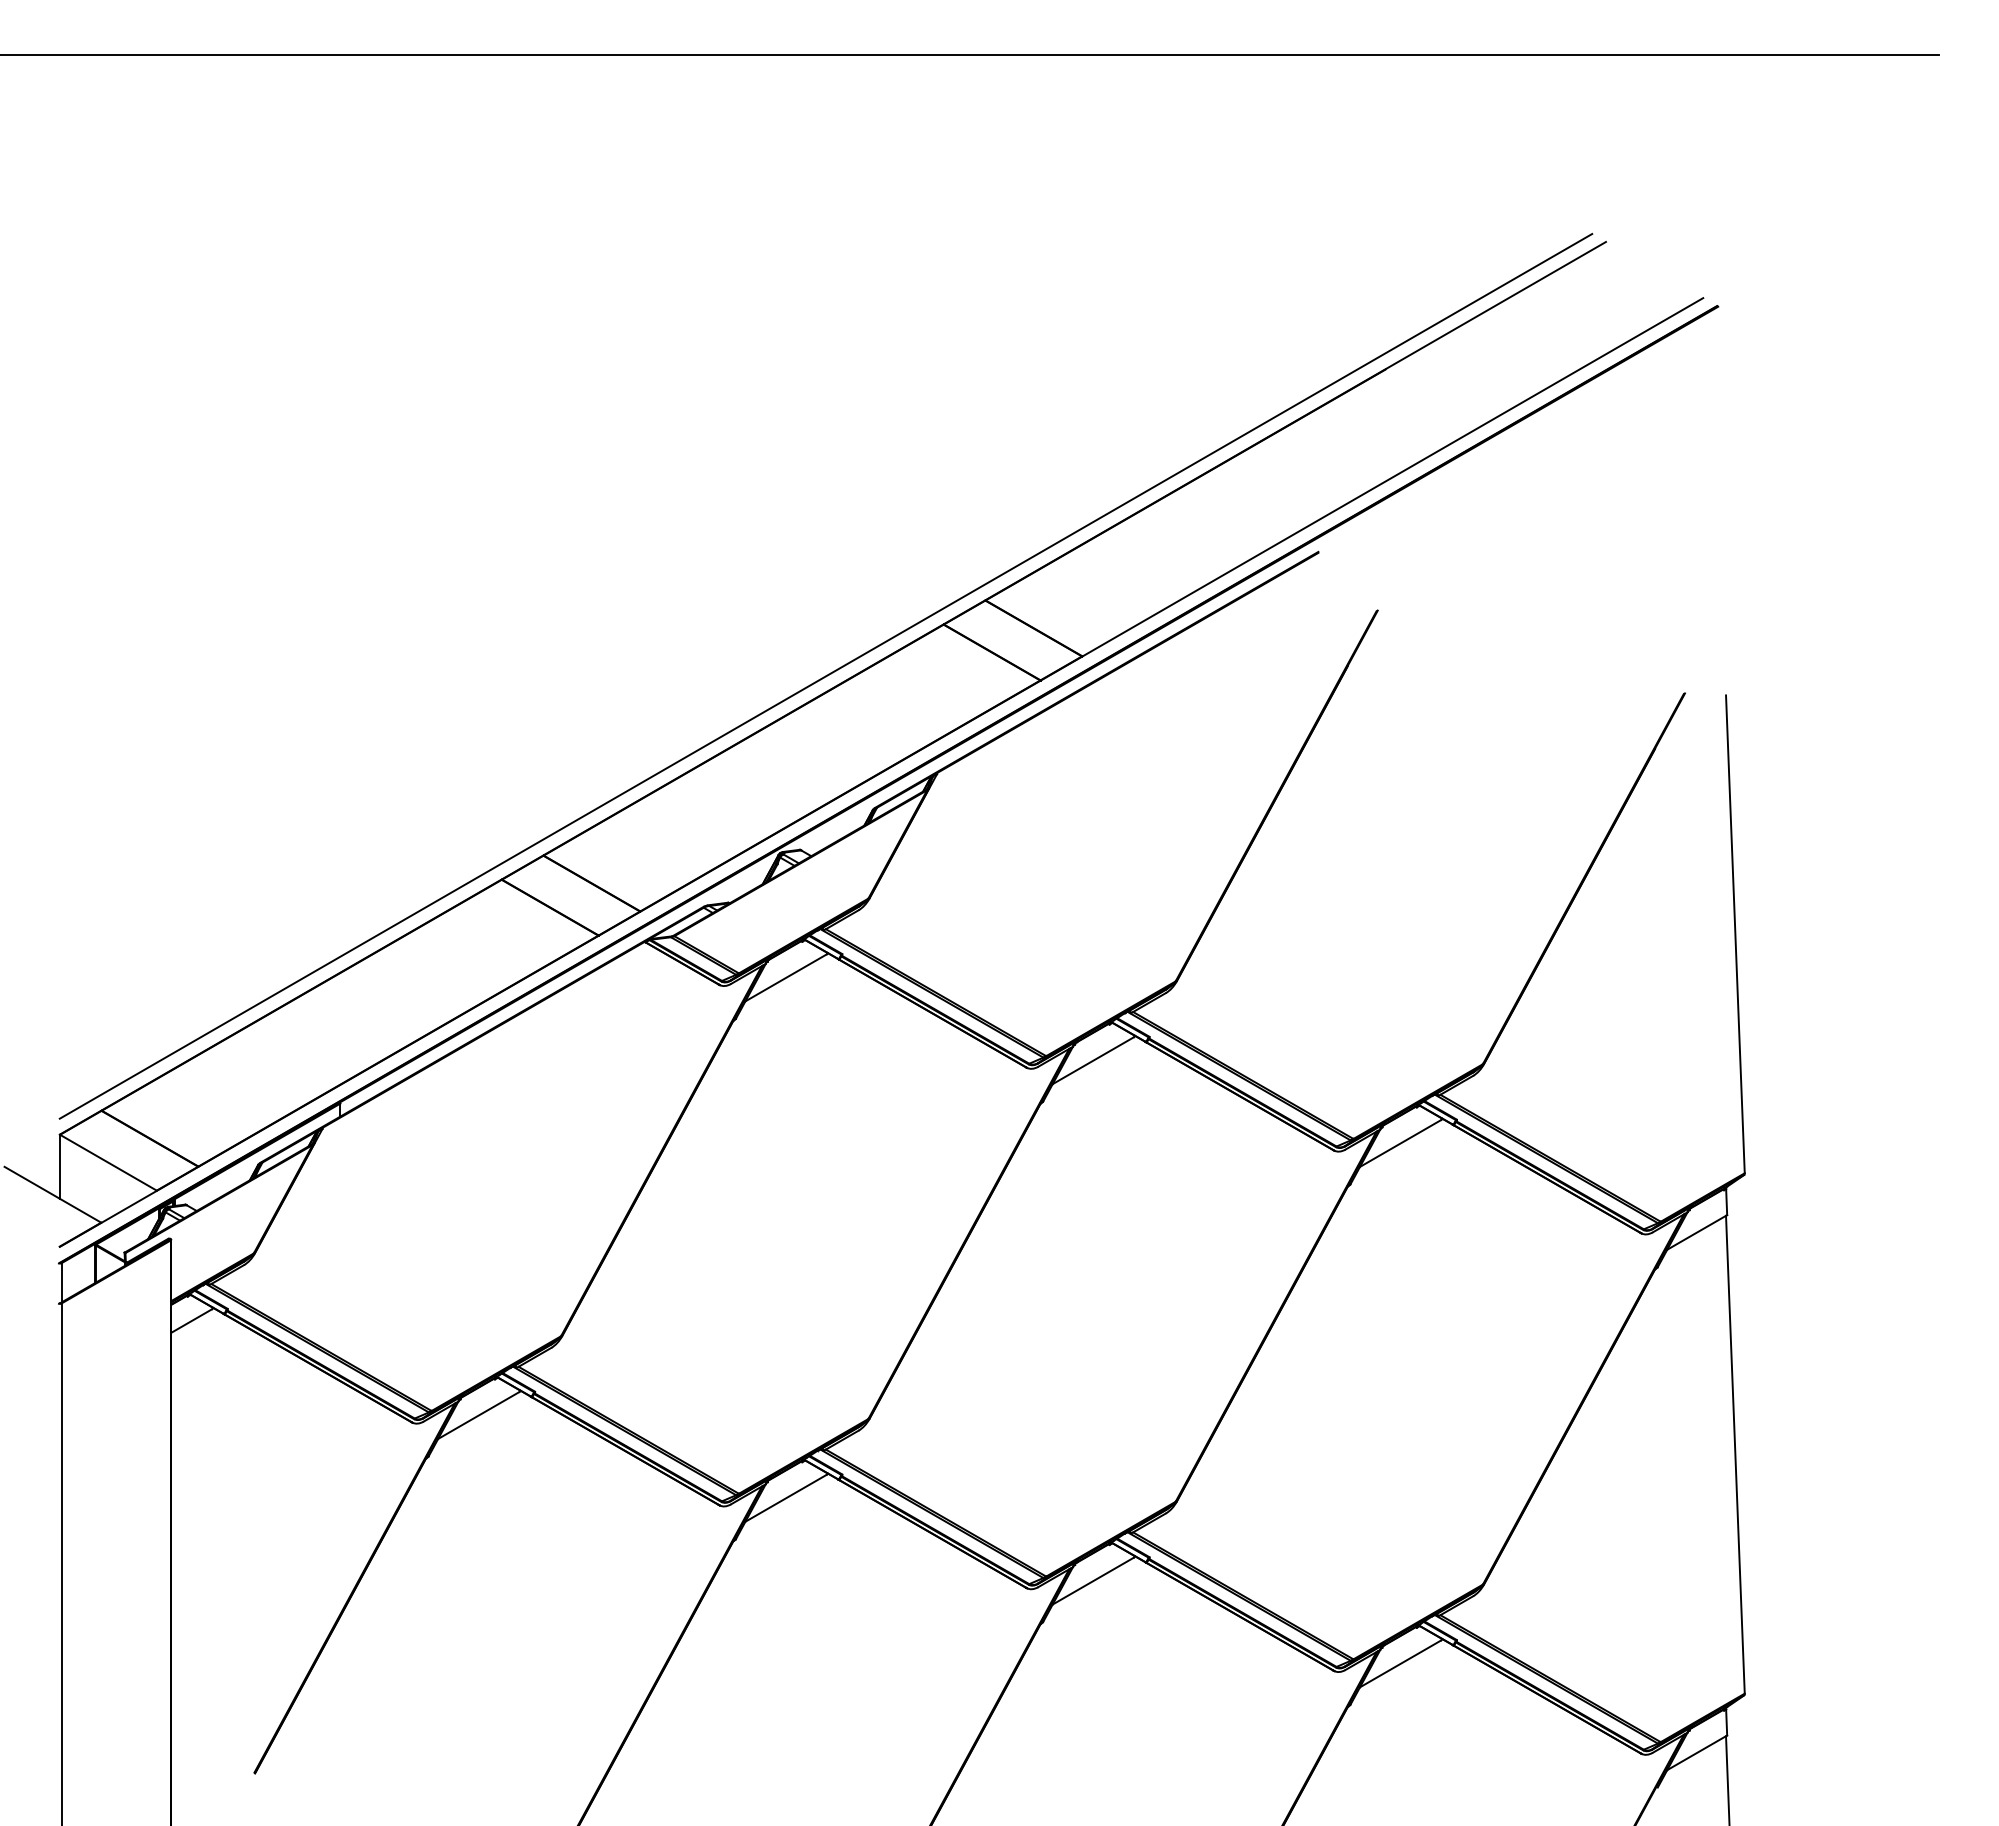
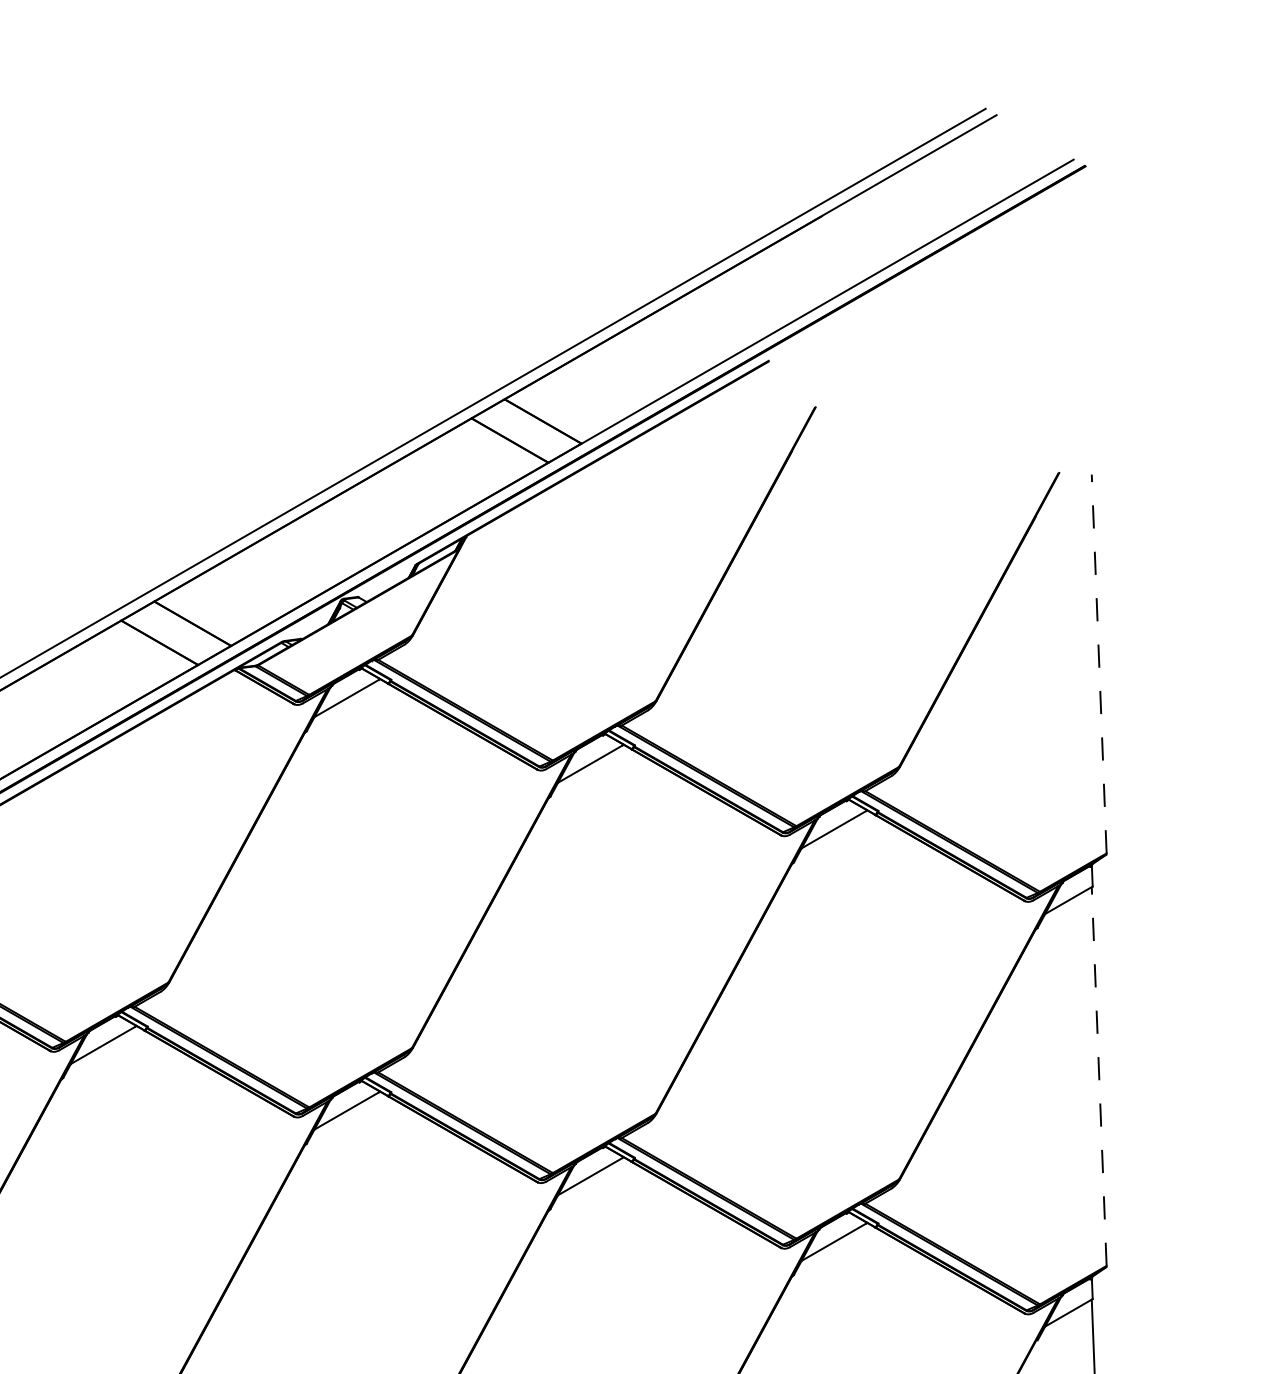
line: (1735, 933) -> (1099, 663), solid -> dashed
line: (1735, 1454) -> (1099, 1076), solid -> dashed

